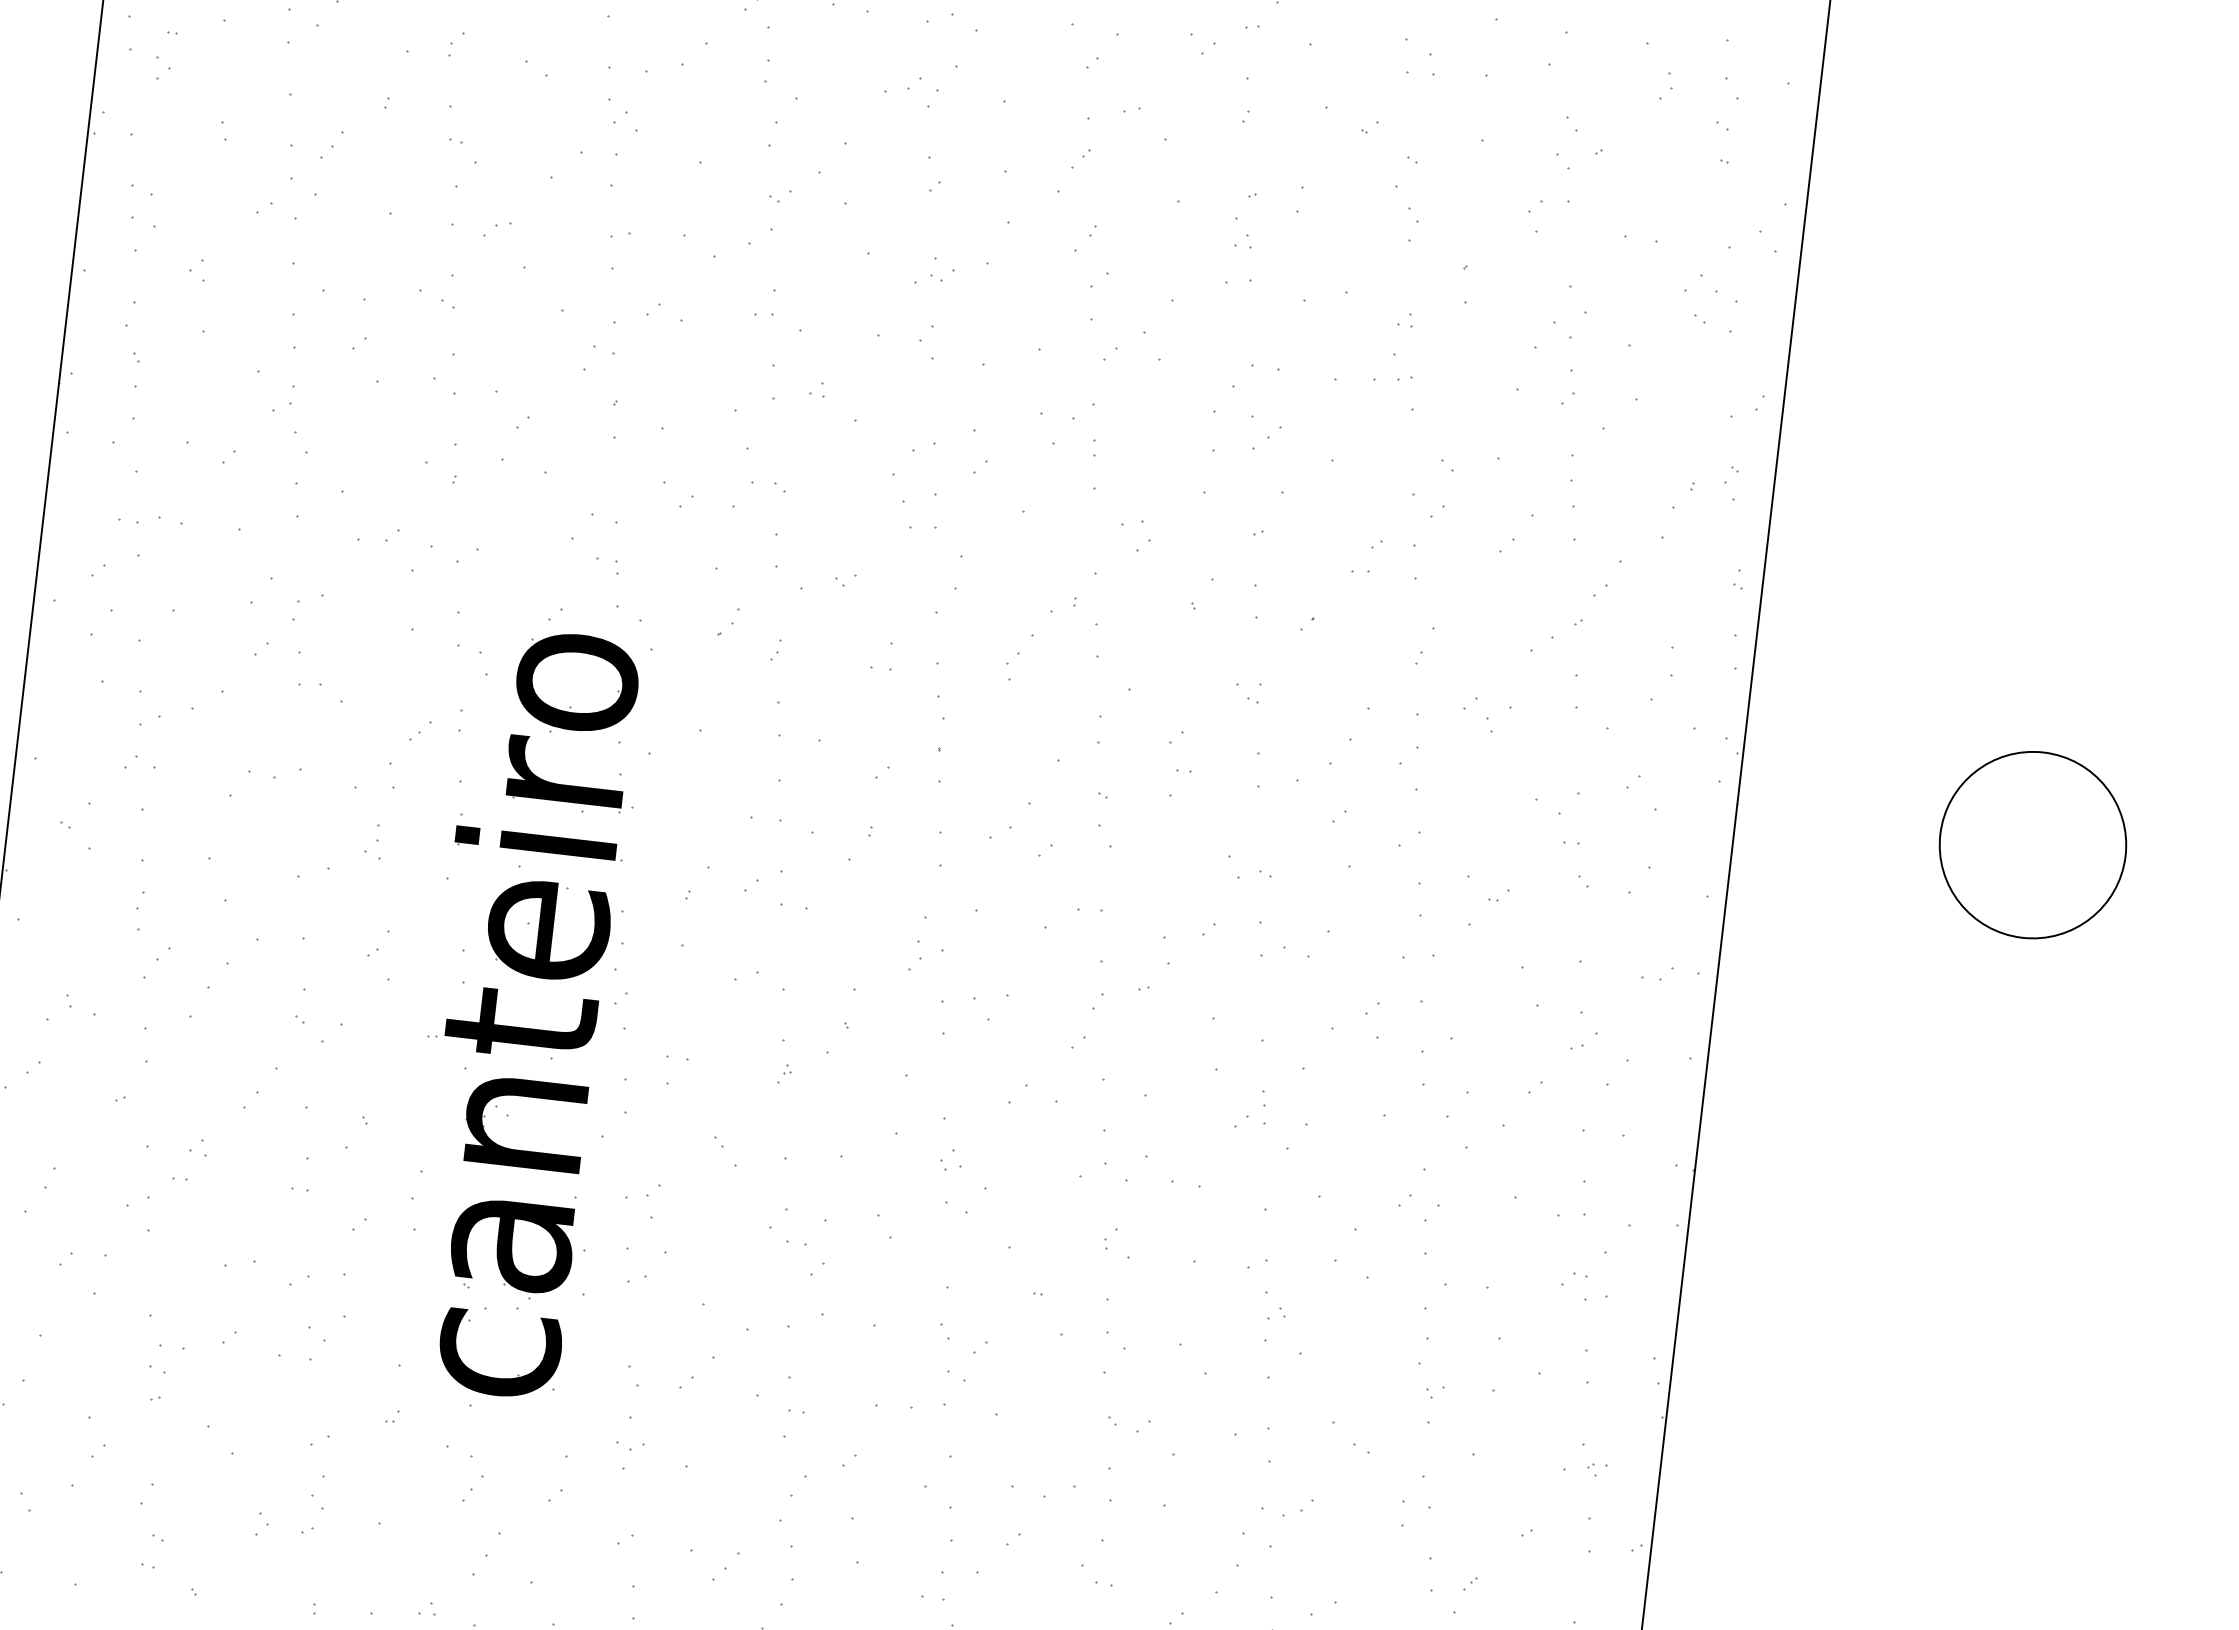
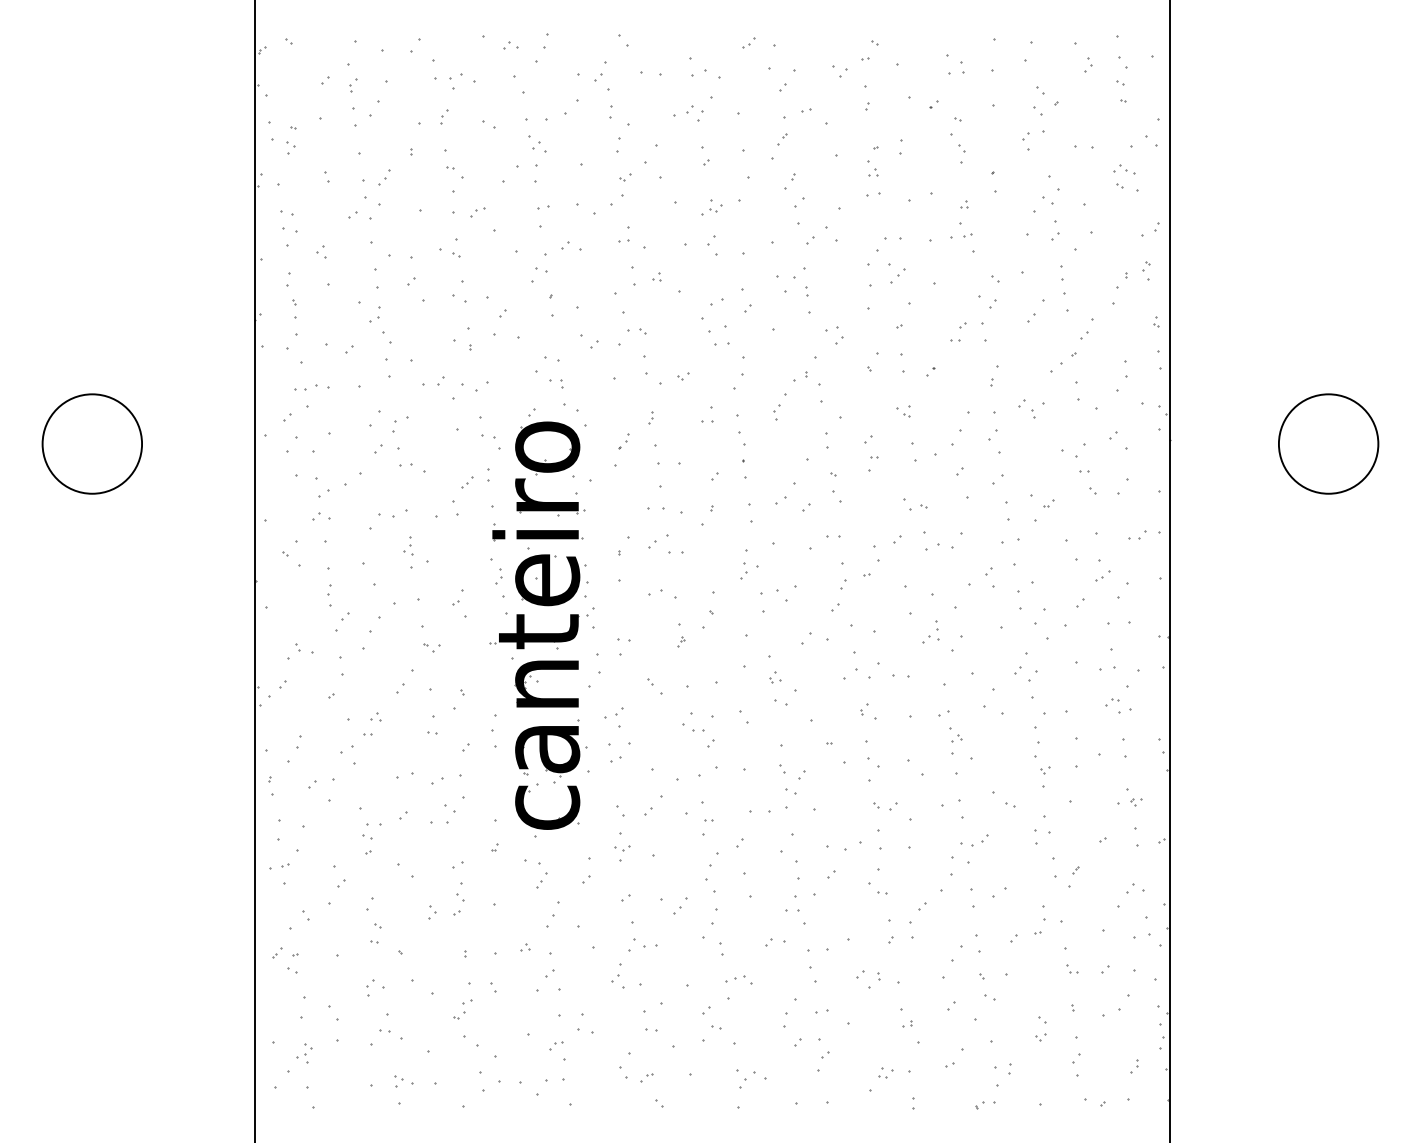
part: (1711, 289) -> (1124, 169), size x0.71
part: (727, 623) -> (623, 441), moved
part: (373, 840) -> (408, 545), moved
part: (457, 912) -> (498, 576), added
part: (317, 1030) -> (431, 647), size x0.62

